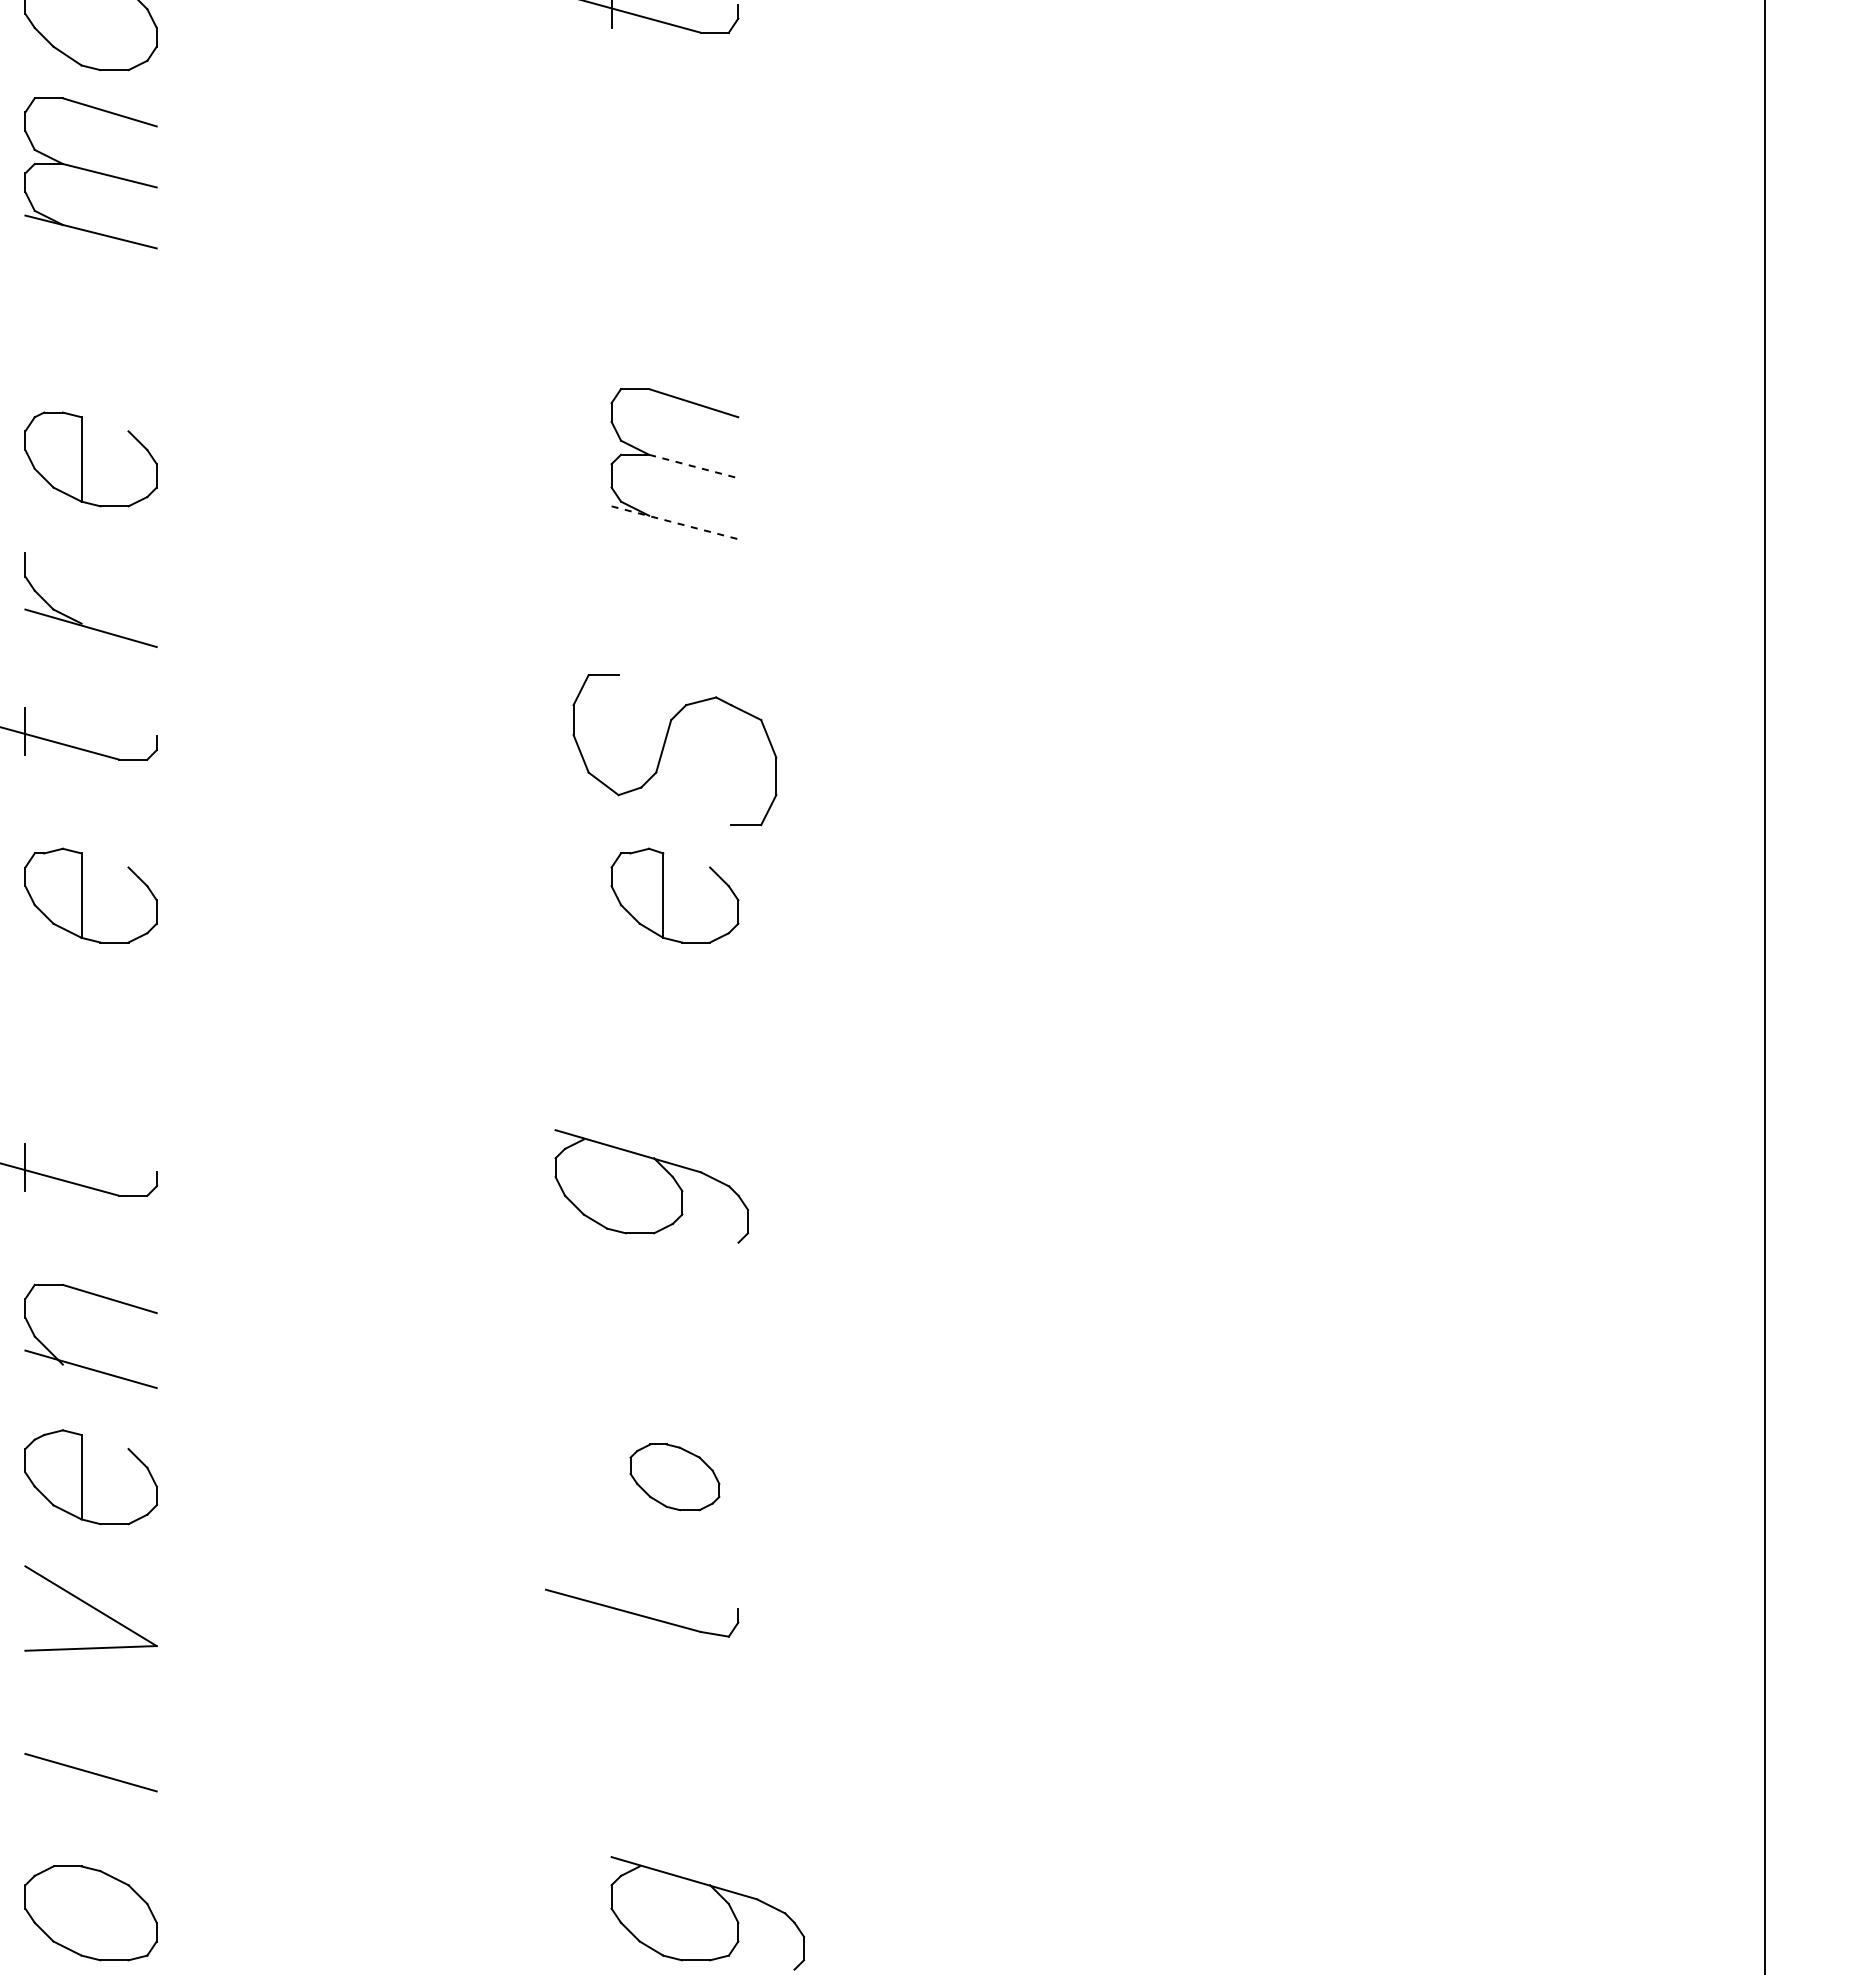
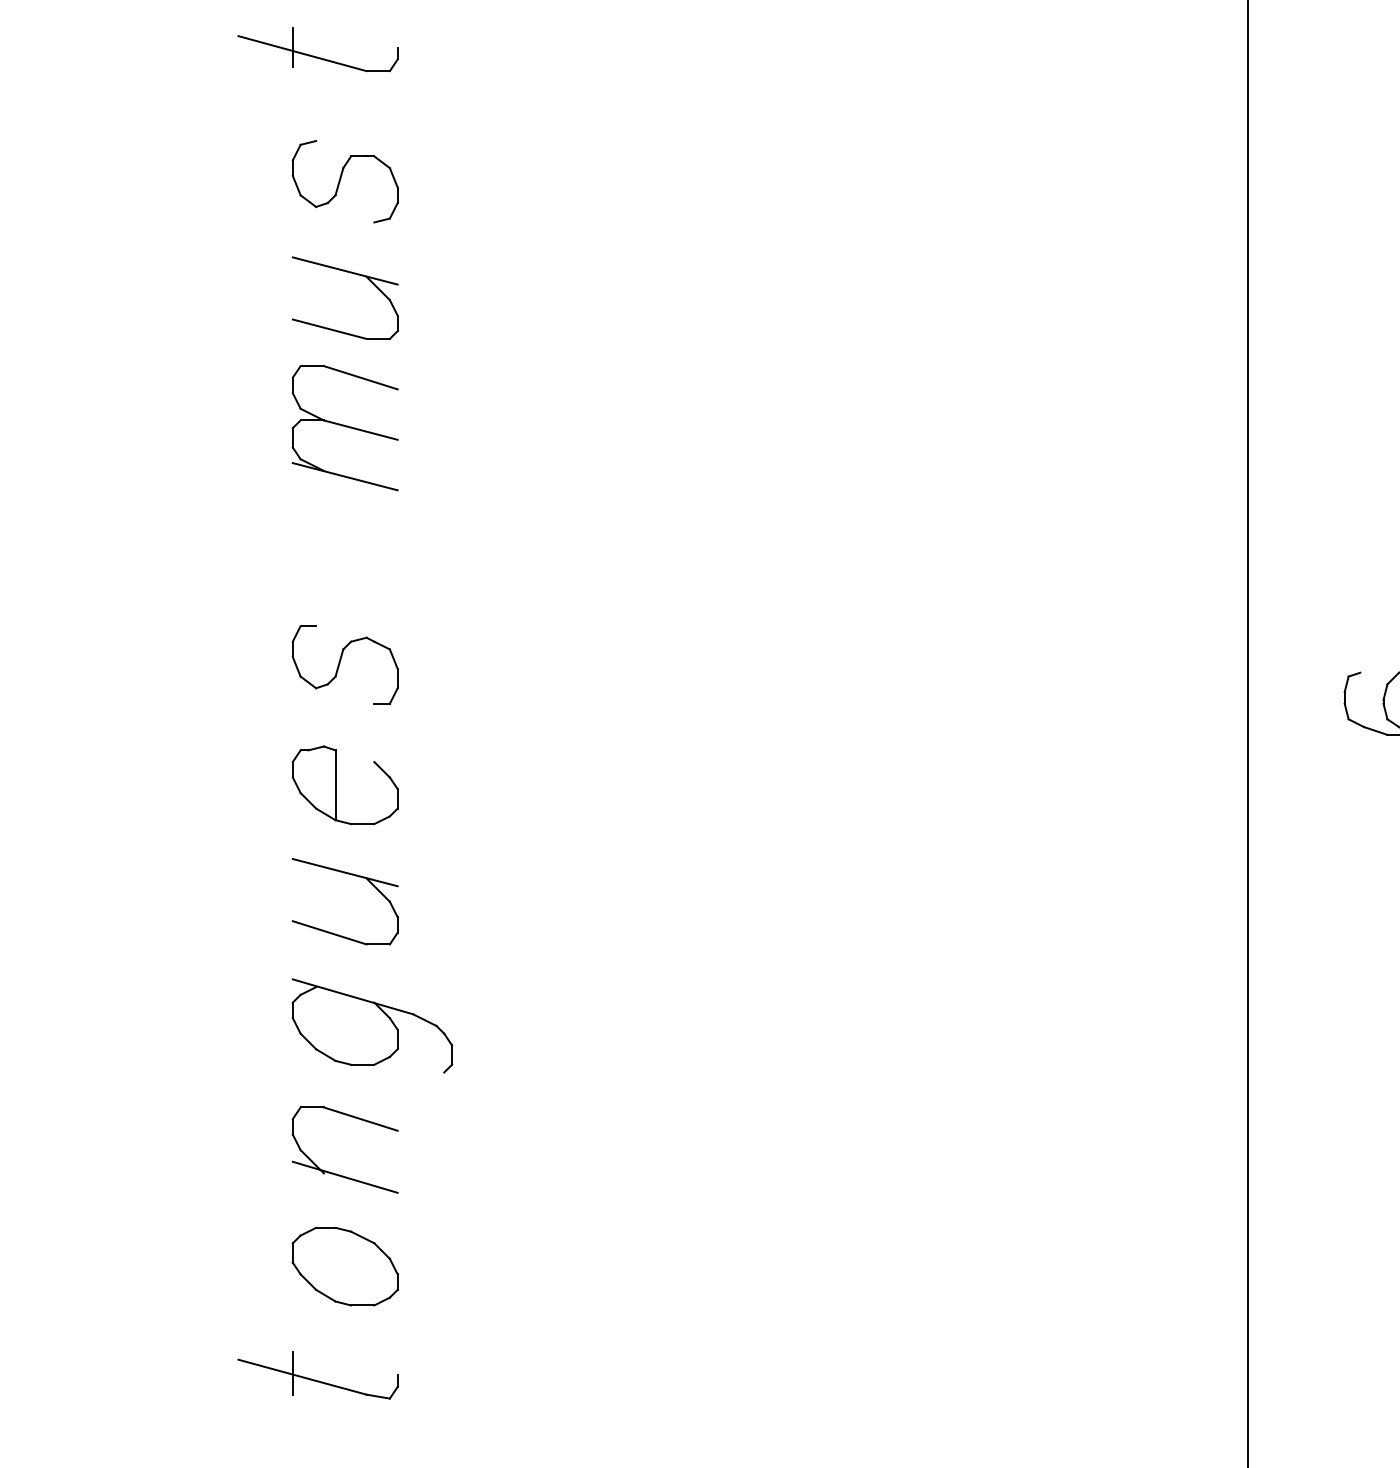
part: (674, 166) -> (344, 181), added
part: (682, 277) -> (351, 273), added
line: (694, 466) -> (361, 430), dashed -> solid
line: (675, 522) -> (345, 476), dashed -> solid
part: (674, 750) -> (344, 665), size x0.62
part: (682, 1004) -> (351, 875), added
part: (651, 1186) -> (372, 1026), moved
part: (666, 1365) -> (338, 1174), added
part: (674, 1477) -> (344, 1266), size x1.43
line: (611, 1605) -> (292, 1372), added

